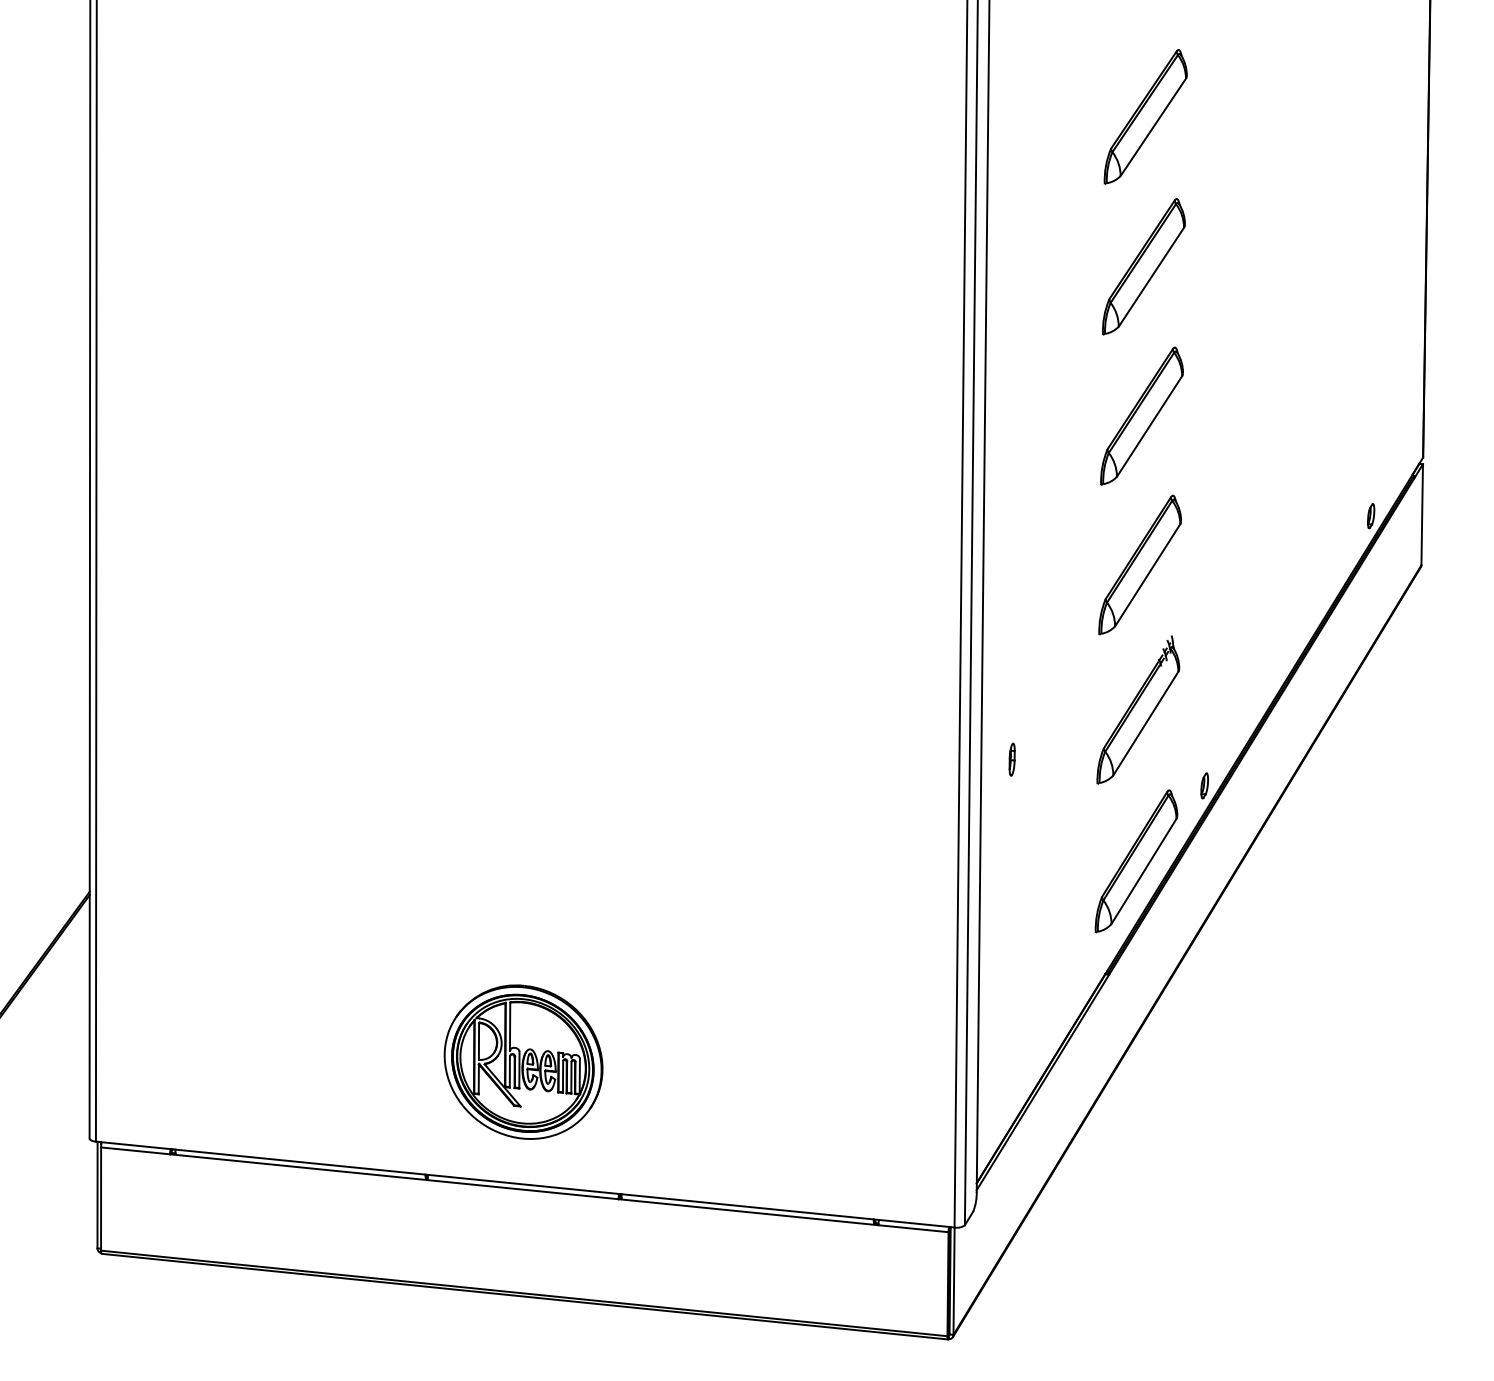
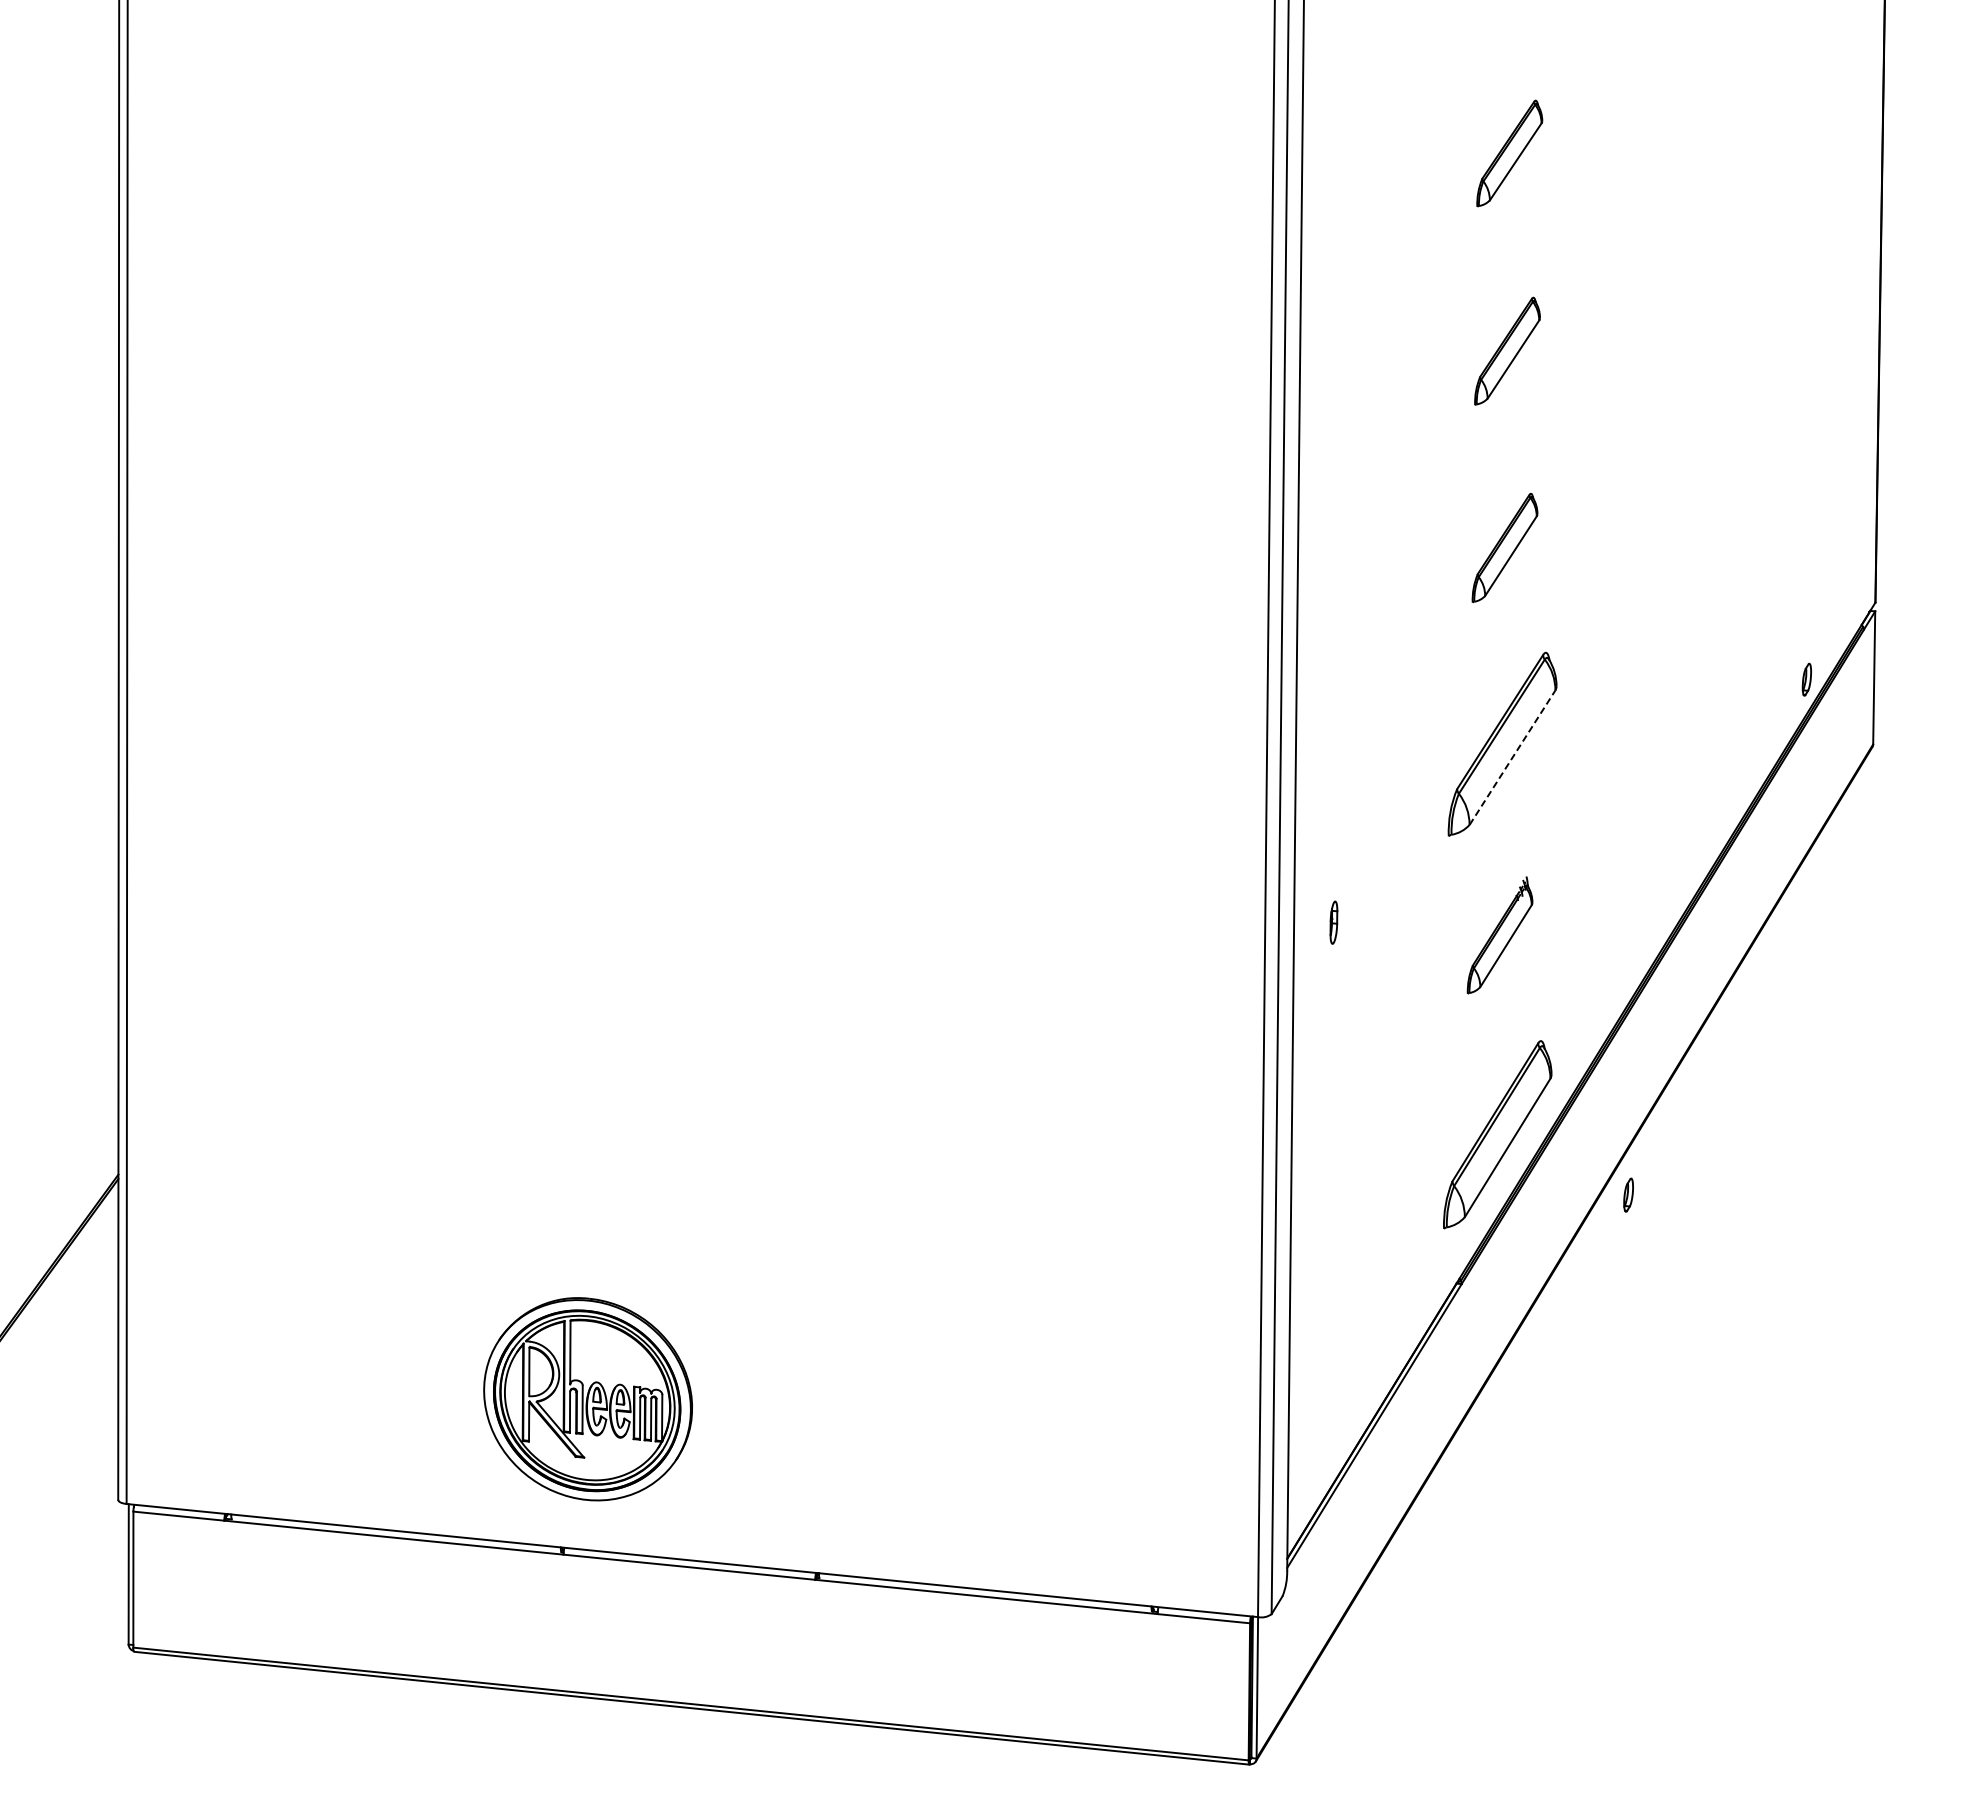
part: (1145, 116) -> (1509, 153), size x0.6
part: (1143, 267) -> (1507, 351), size x0.6
part: (1141, 415) -> (1504, 547), size x0.6
line: (1147, 575) -> (1512, 757), solid -> dashed
part: (1137, 710) -> (1499, 935), size x0.6
part: (1011, 759) -> (1333, 922), moved
part: (1204, 785) -> (1628, 1194), moved
part: (523, 1062) -> (587, 1399), moved

